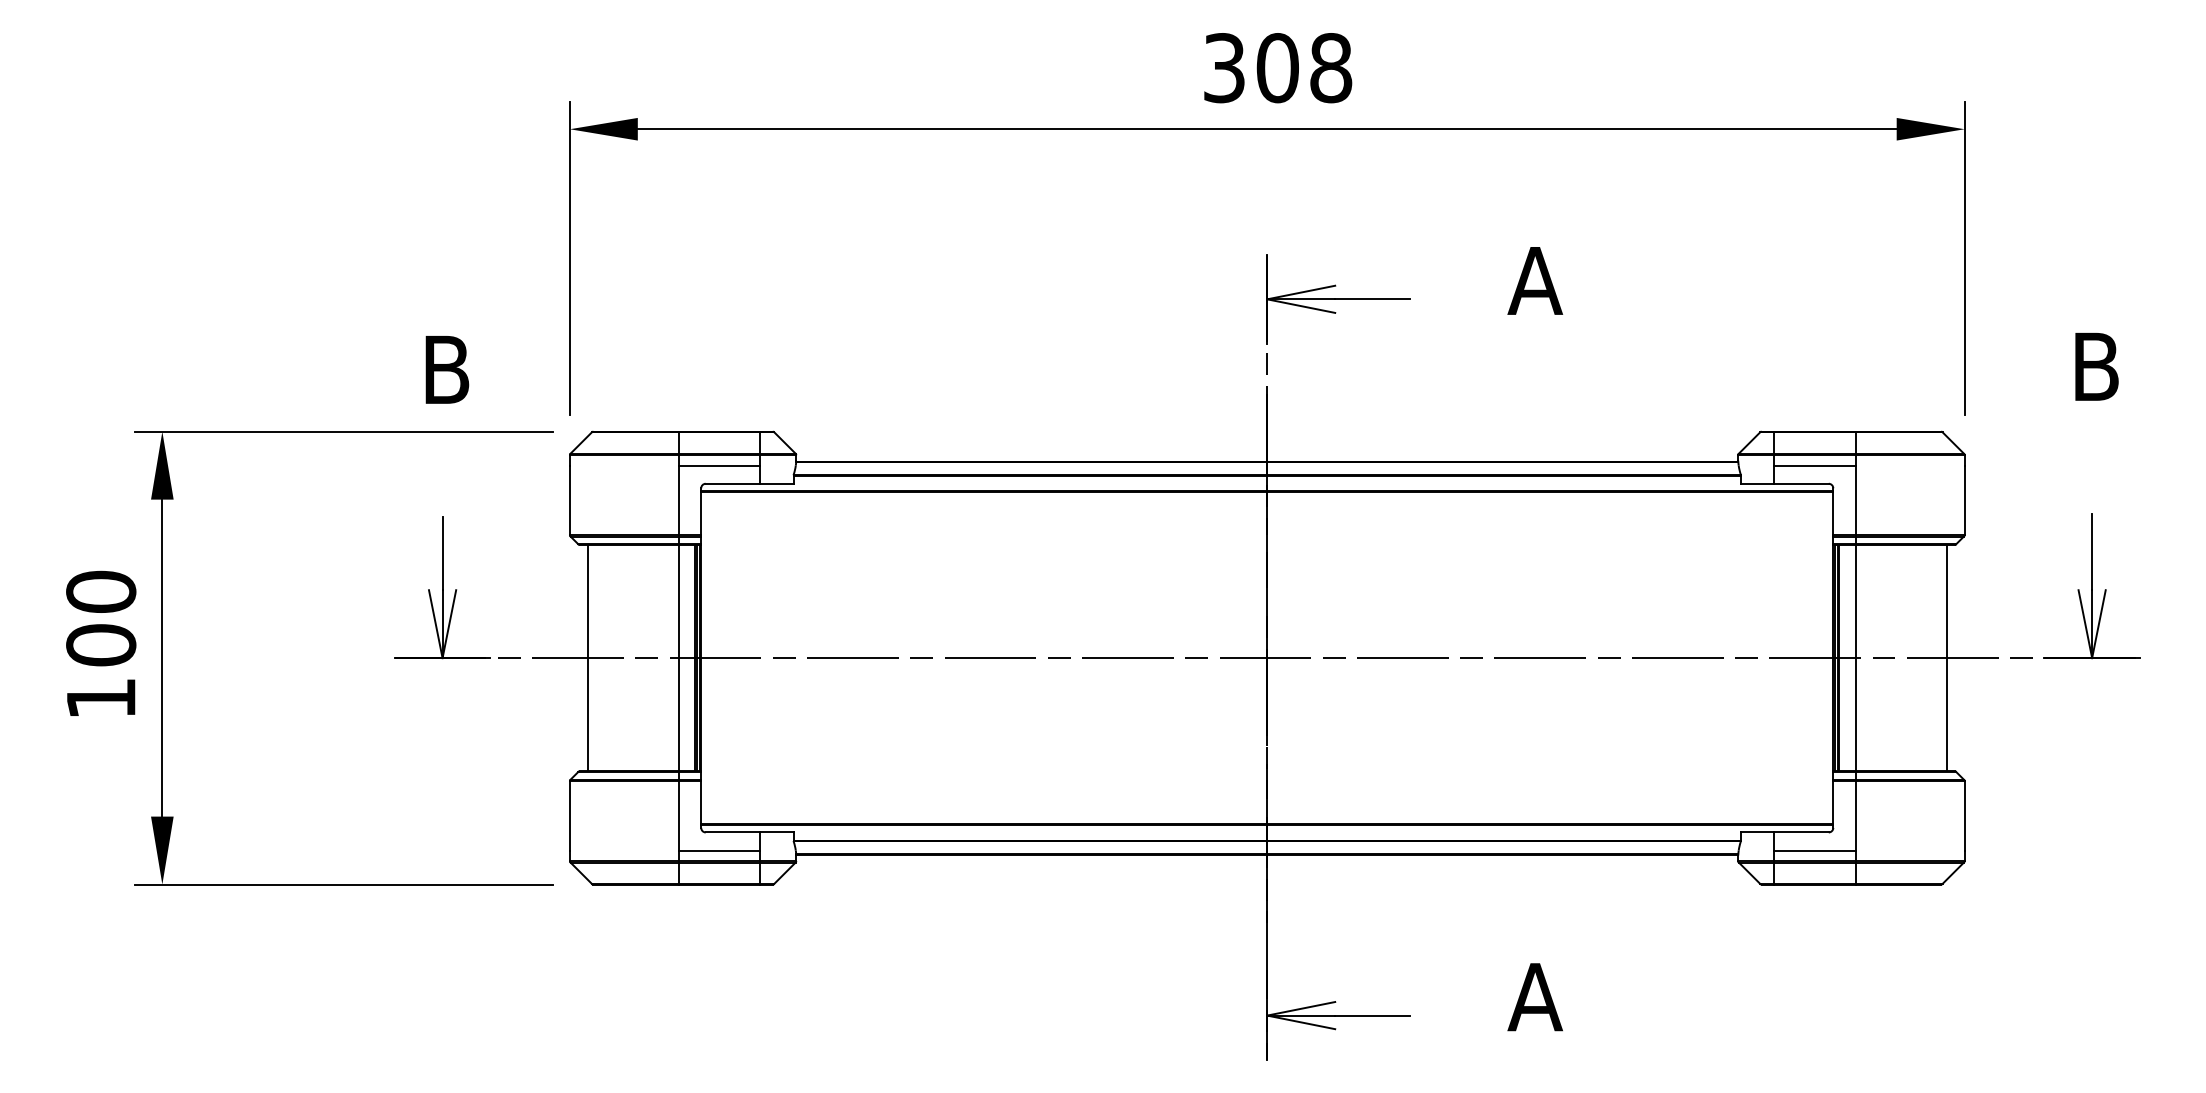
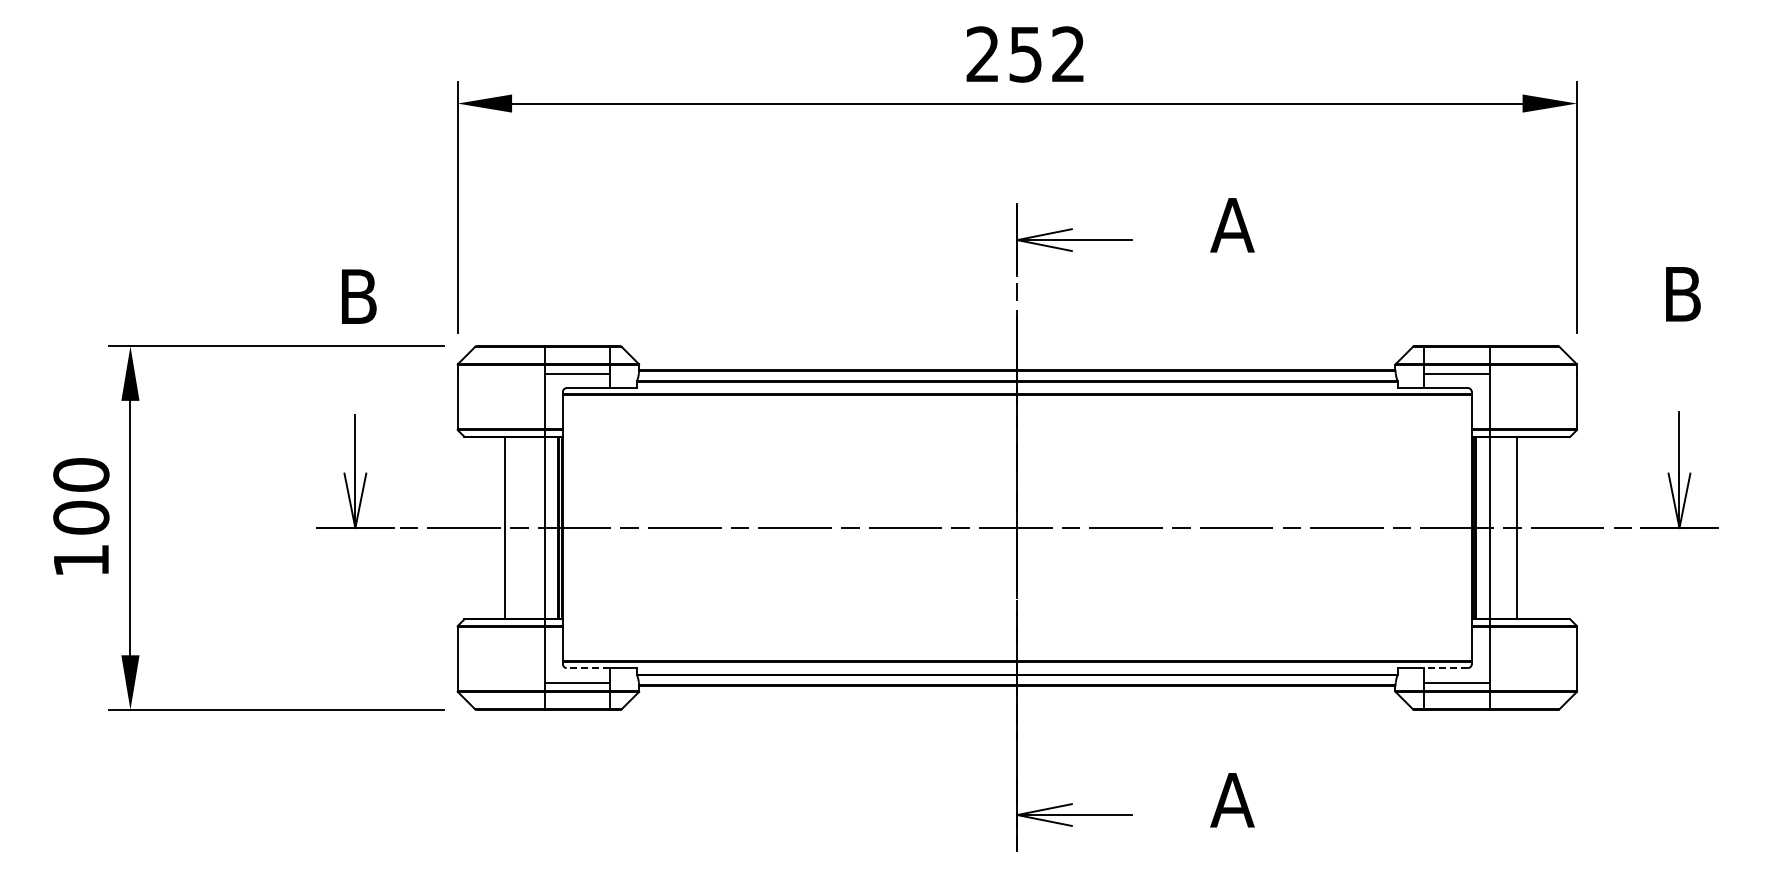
text: (1277, 68) -> (1025, 54), 308 -> 252
line: (588, 657) -> (505, 527), moved
line: (1946, 657) -> (1516, 527), moved
line: (732, 833) -> (588, 668), solid -> dashed
line: (1801, 833) -> (1446, 668), solid -> dashed

